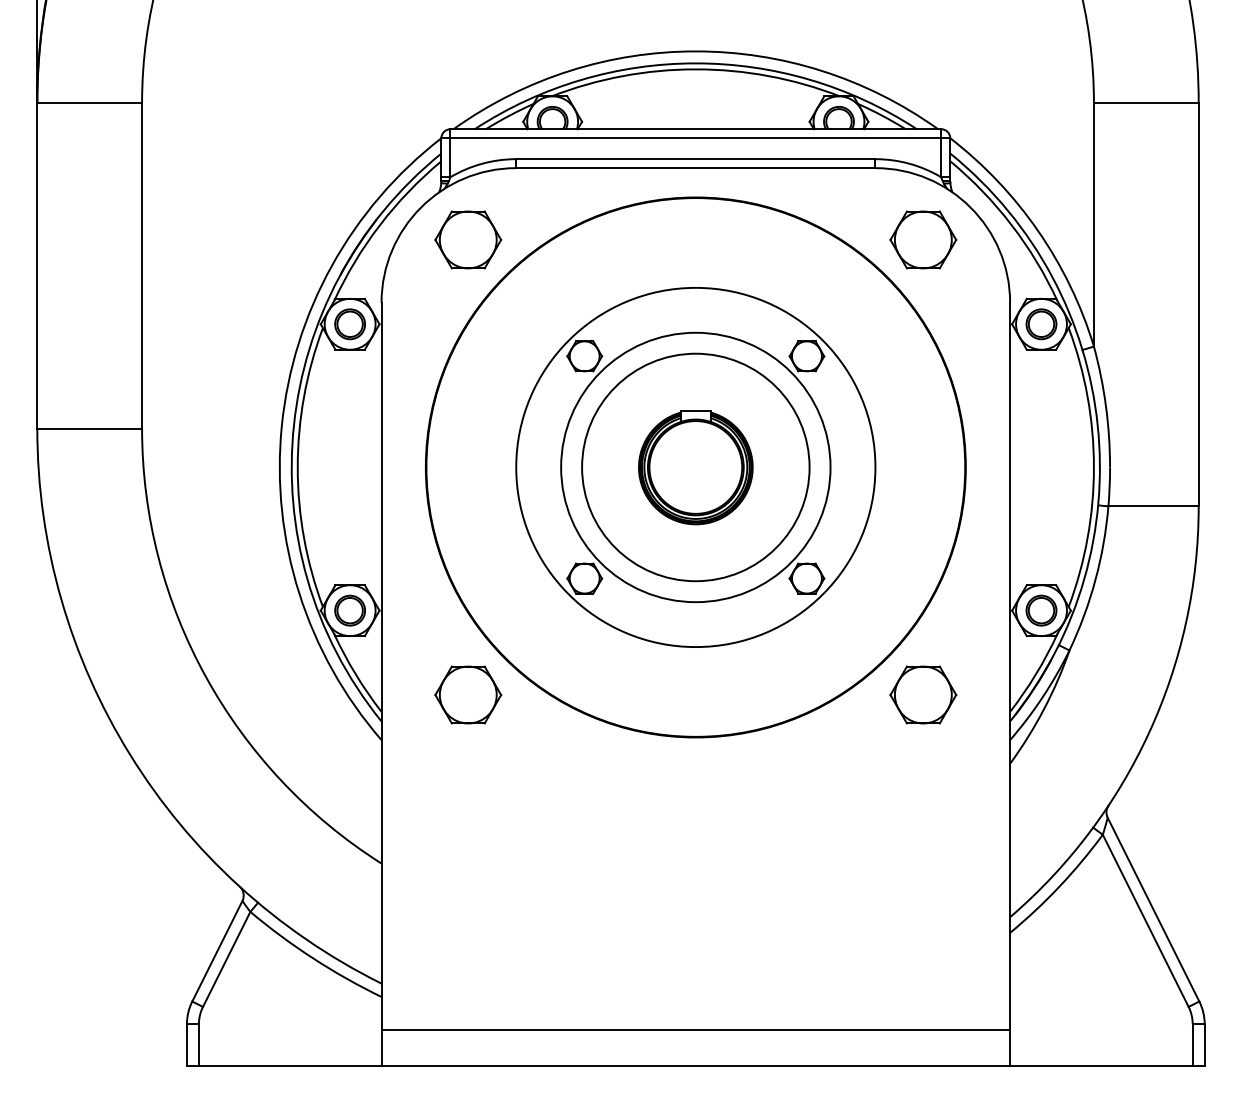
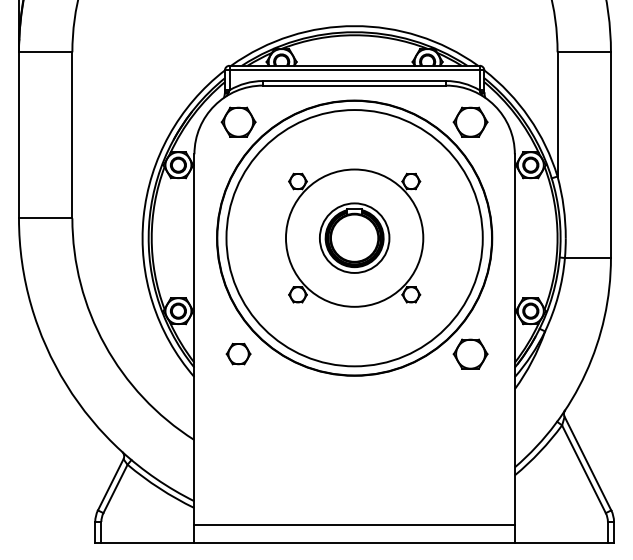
circle: (695, 466) -> (354, 237), size x1.4
circle: (695, 468) -> (354, 238), size x0.6
part: (467, 693) -> (238, 353), size x0.7

